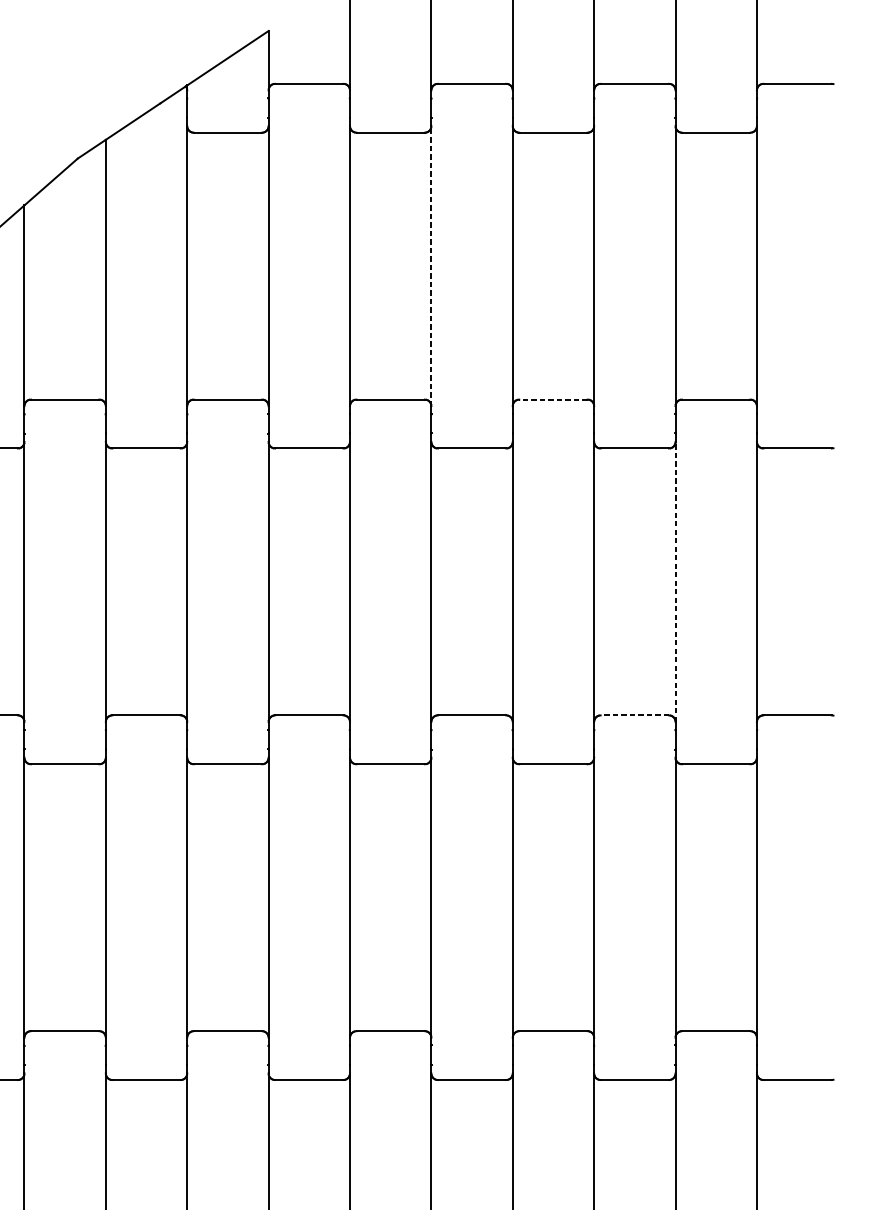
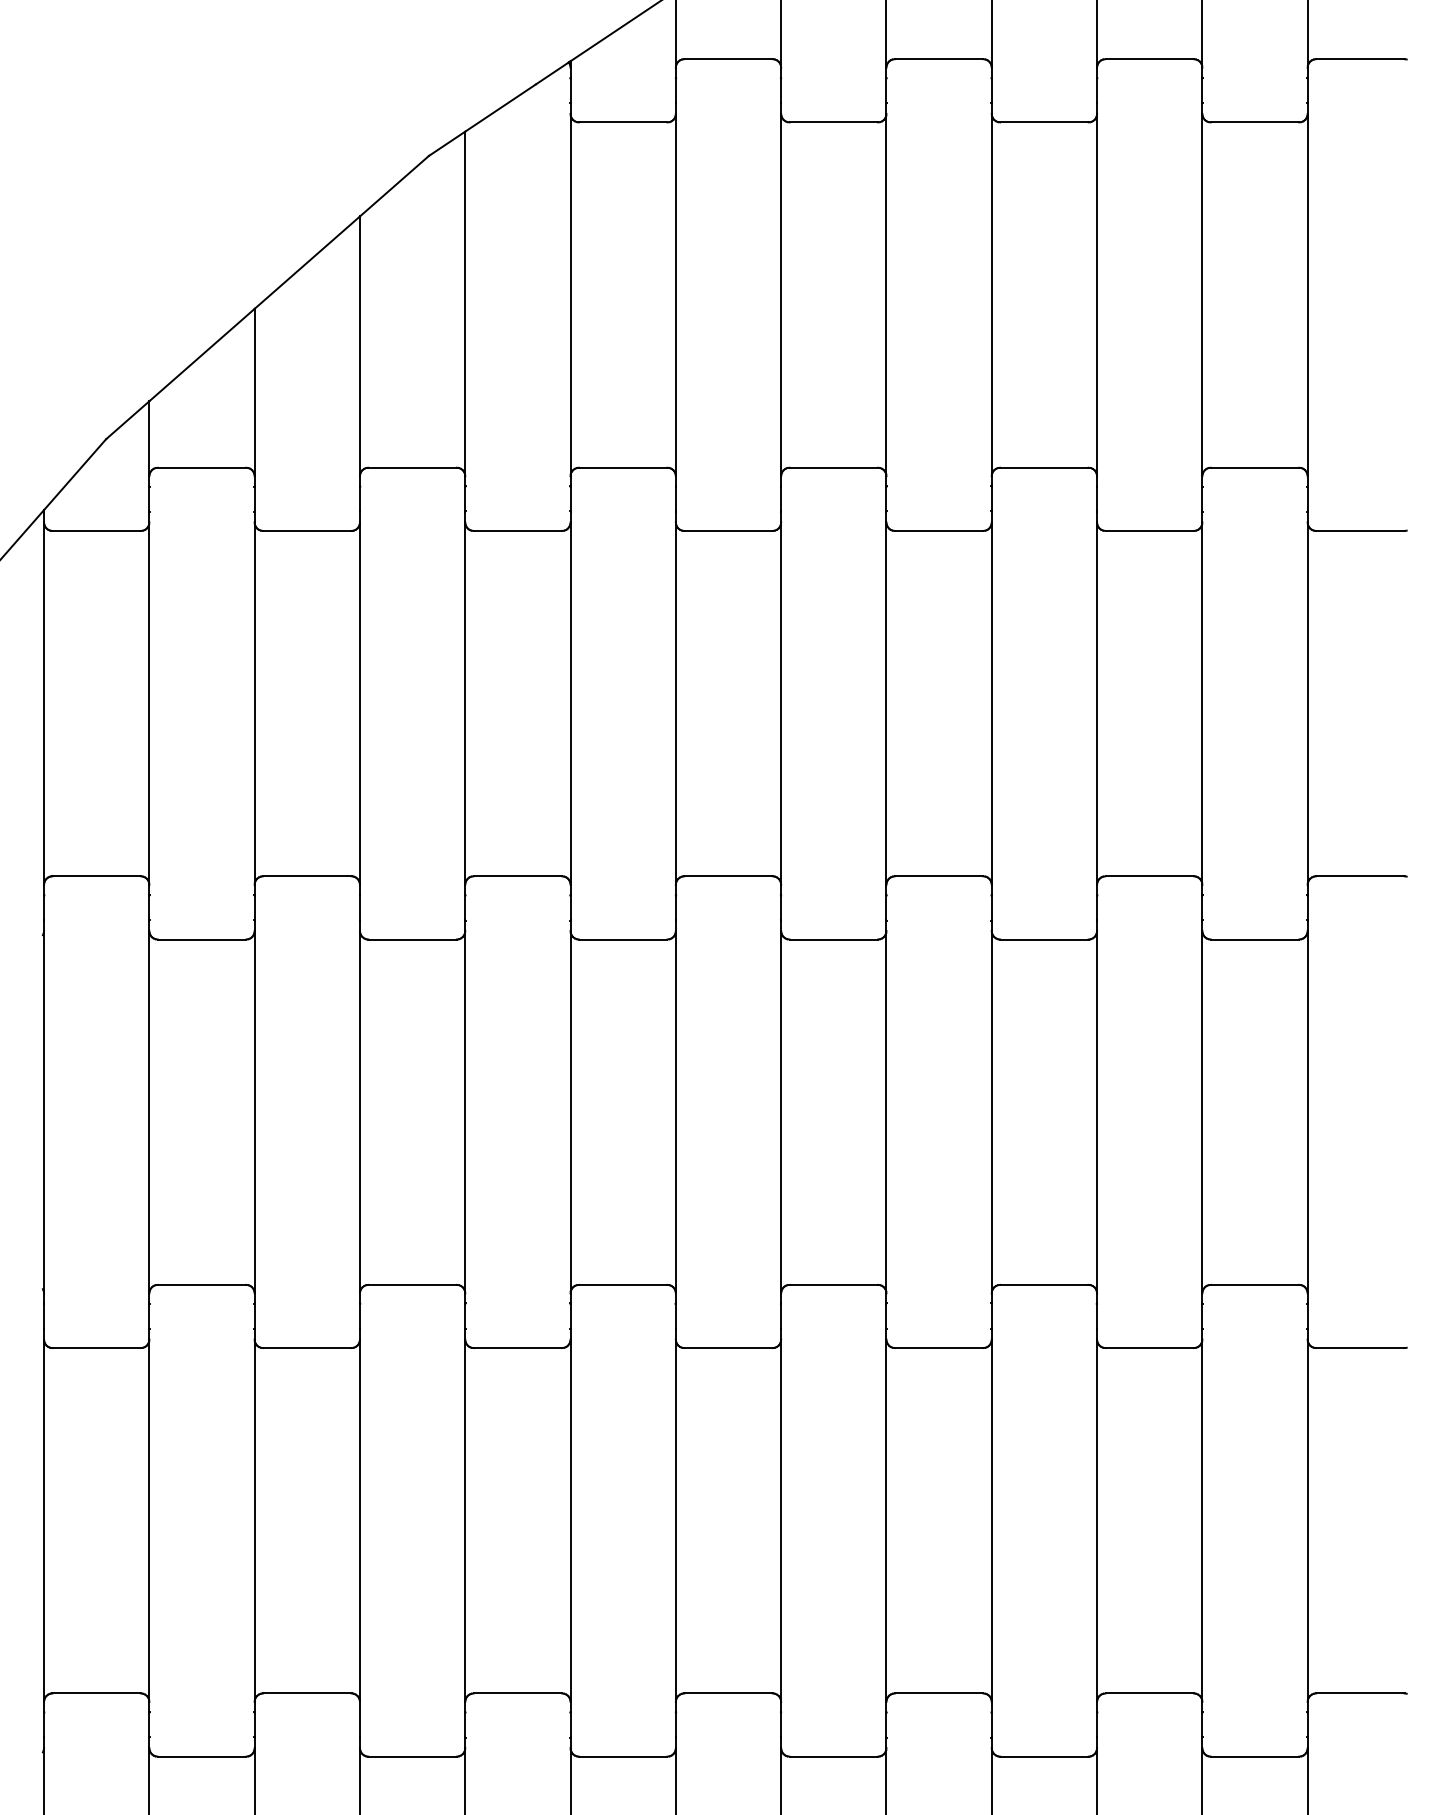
line: (431, 265) -> (886, 294), dashed -> solid
line: (552, 399) -> (1043, 467), dashed -> solid
line: (675, 581) -> (1202, 703), dashed -> solid
line: (634, 715) -> (1149, 876), dashed -> solid

